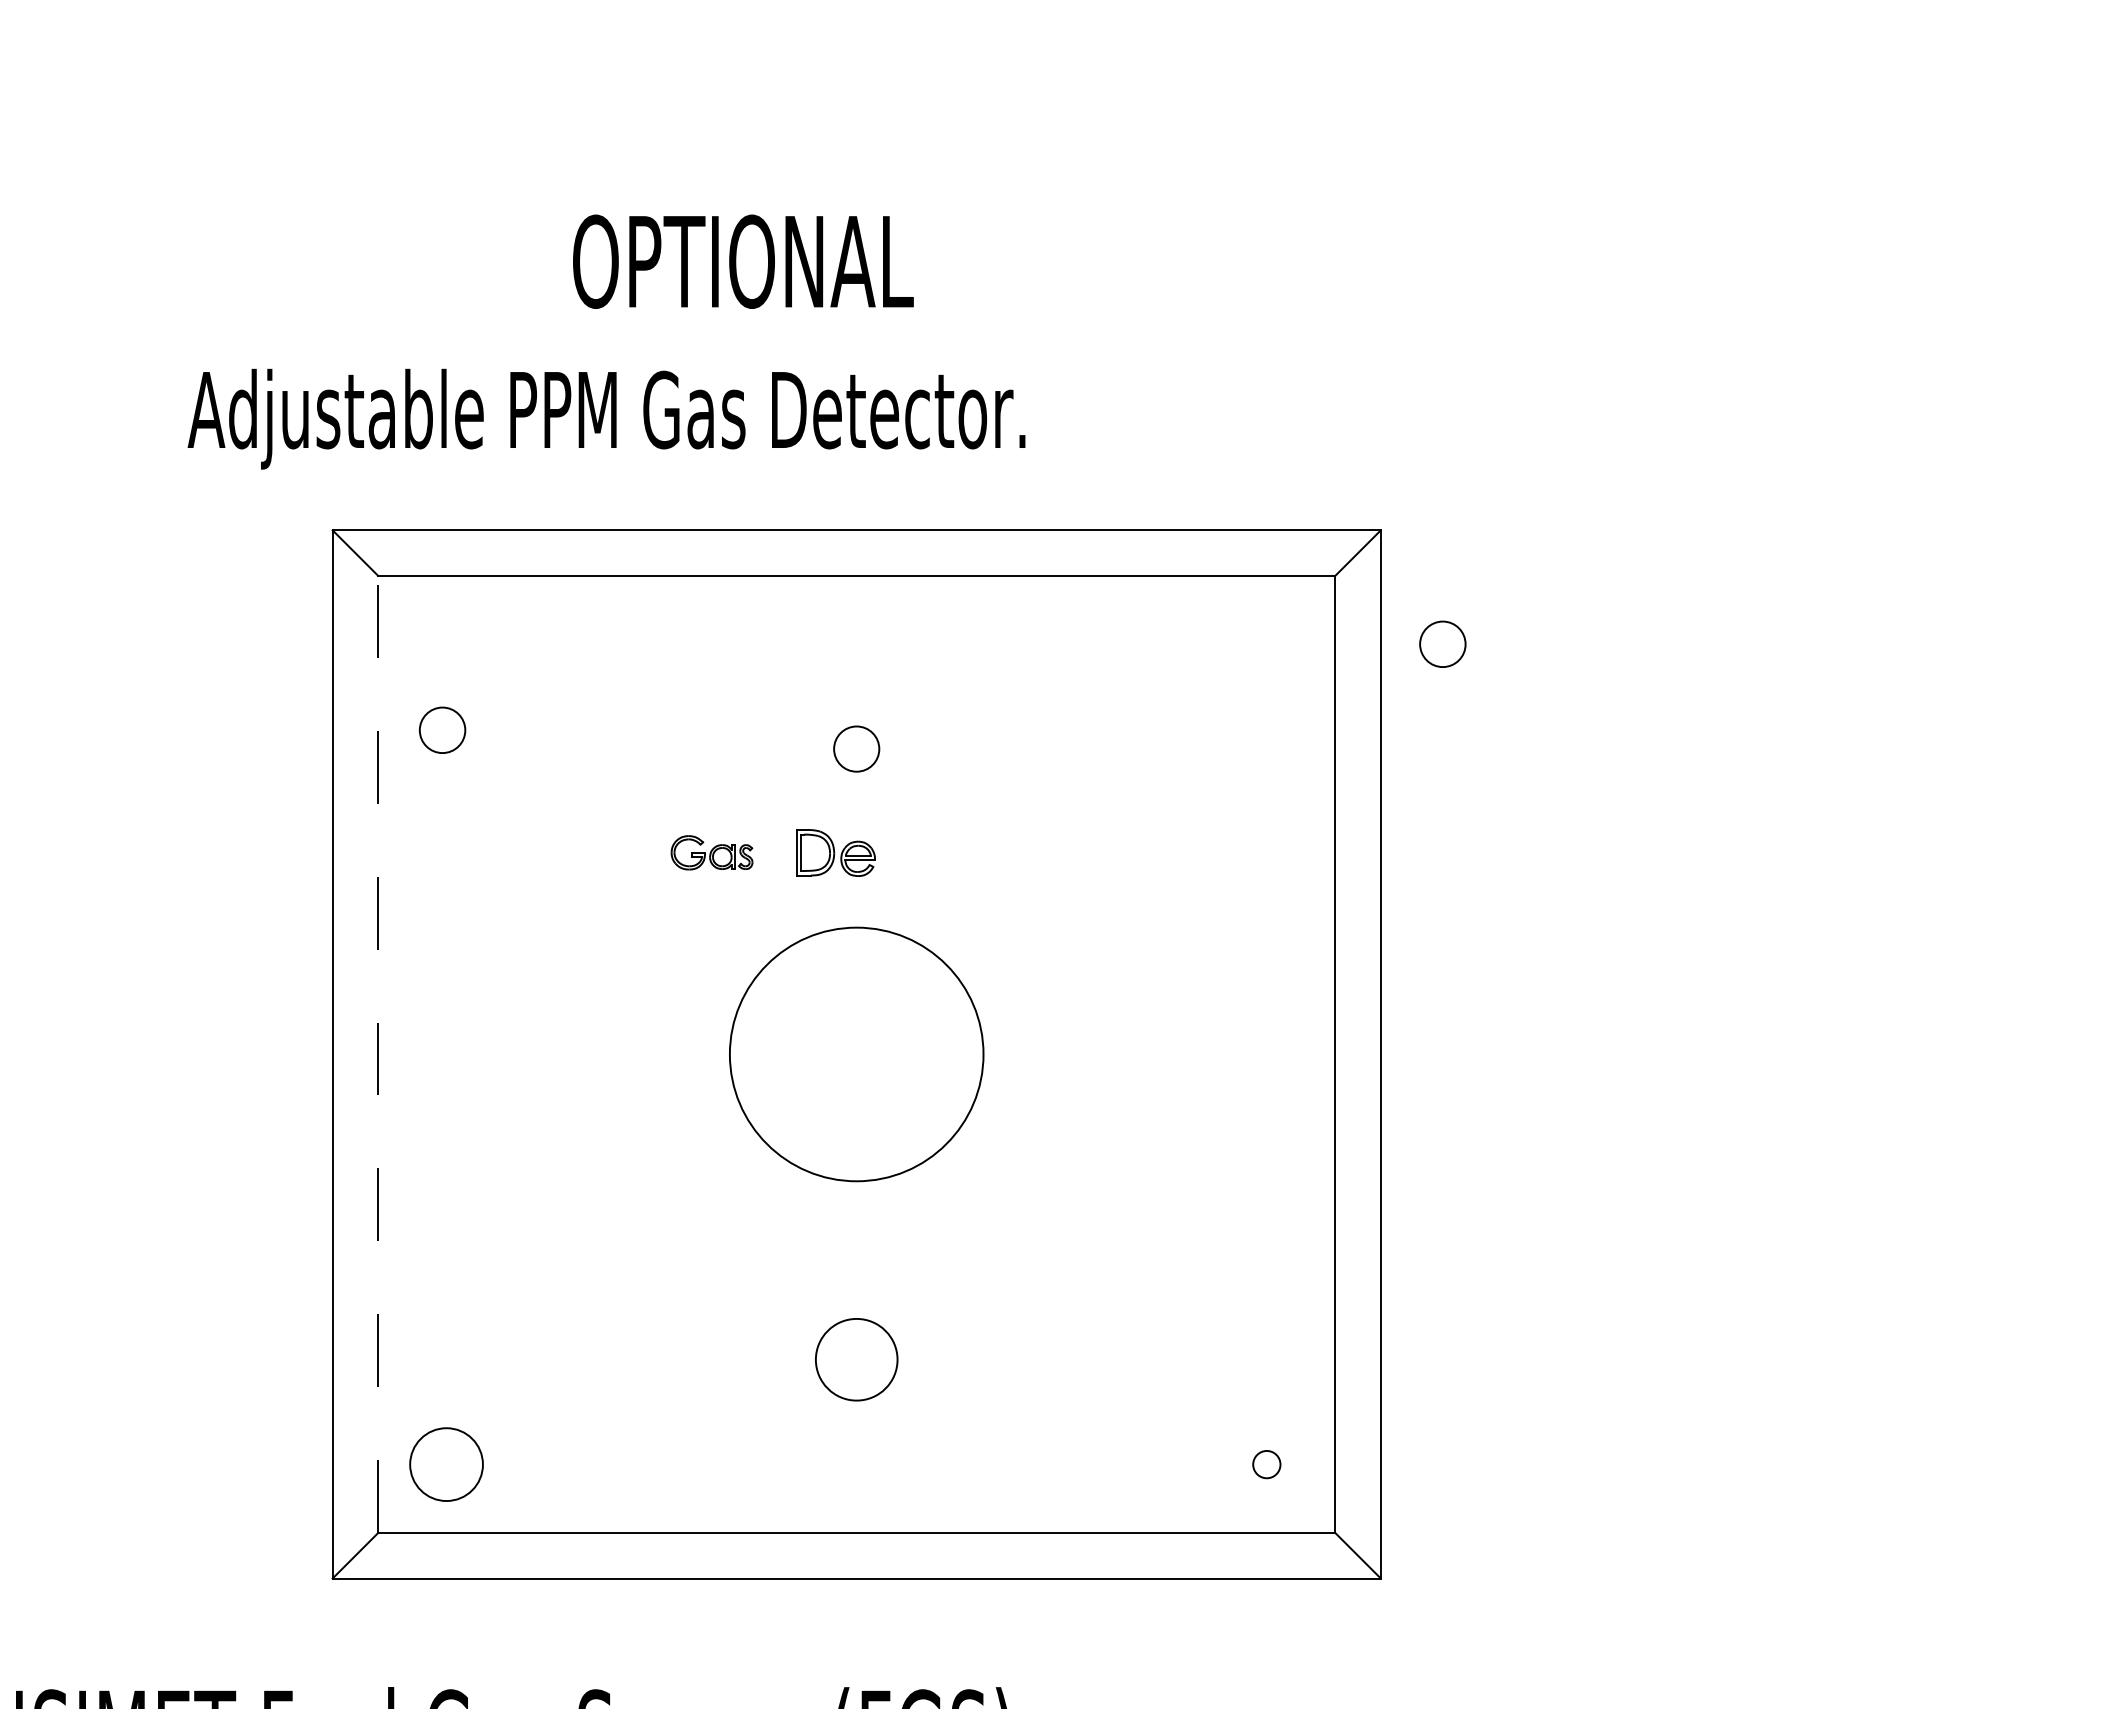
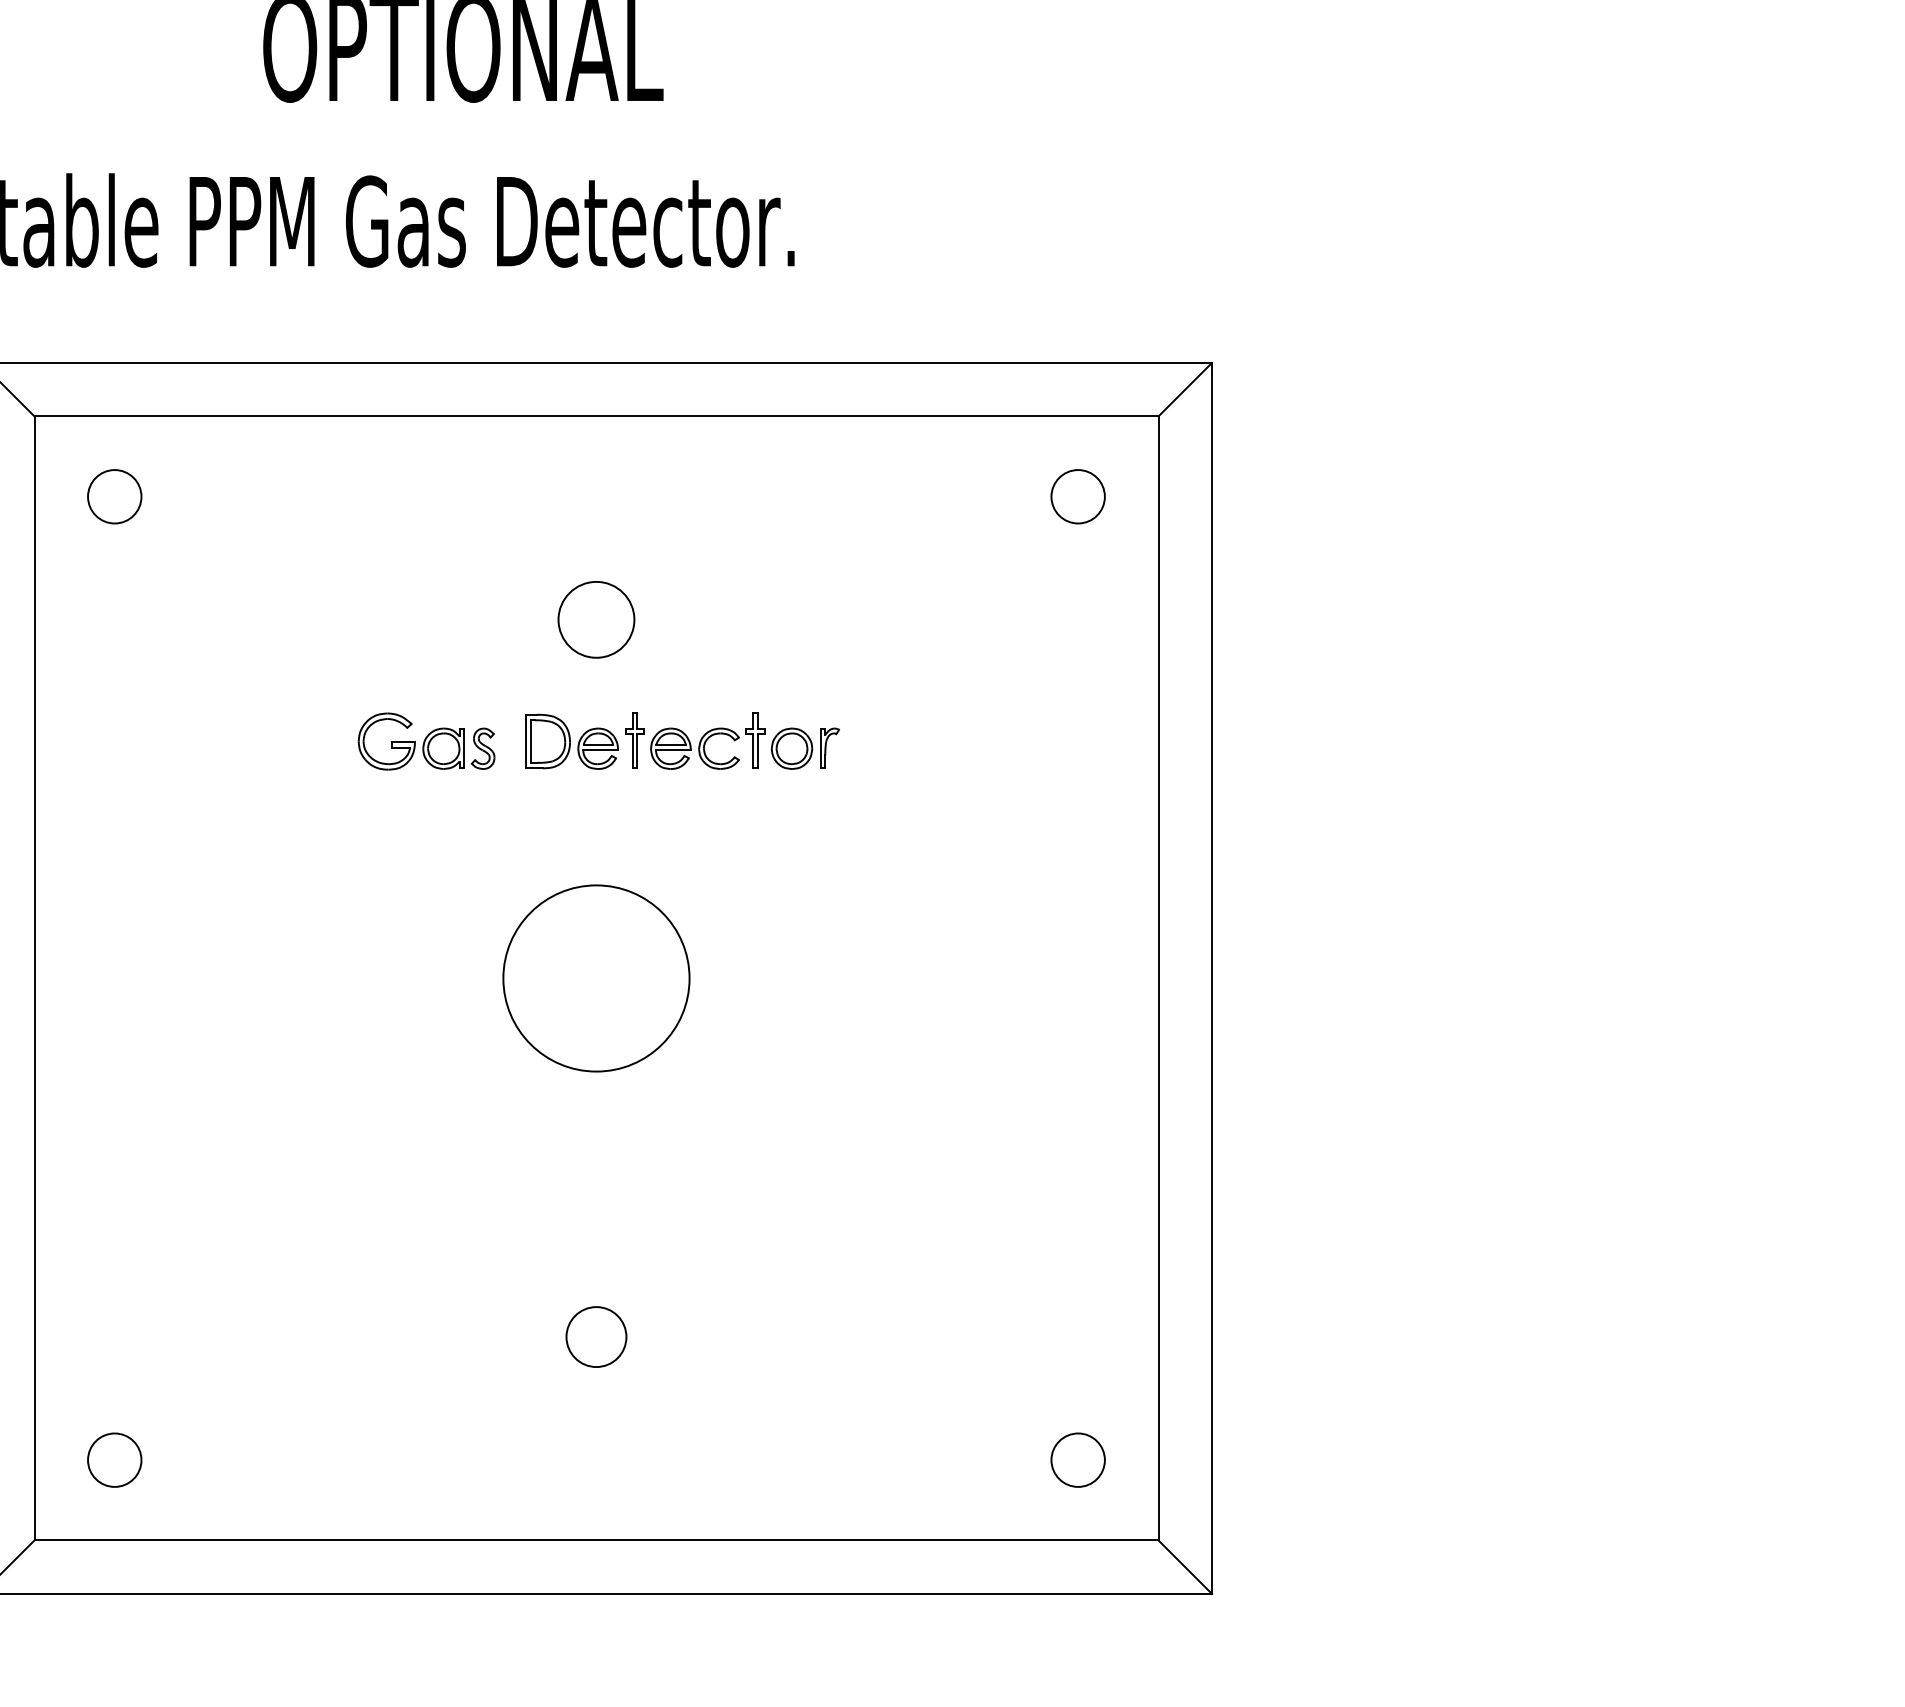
circle: (1442, 643) -> (1077, 495), moved
circle: (442, 729) -> (114, 495), moved
circle: (856, 748) -> (596, 619), size x1.43
part: (711, 852) -> (425, 741), size x1.43
part: (972, 852) -> (732, 741), added
line: (378, 1053) -> (34, 977), dashed -> solid
circle: (856, 1054) -> (596, 978), size x0.62
circle: (856, 1359) -> (596, 1336), size x0.62
circle: (446, 1464) -> (114, 1460), size x0.62
circle: (1266, 1464) -> (1077, 1460), size x1.67

